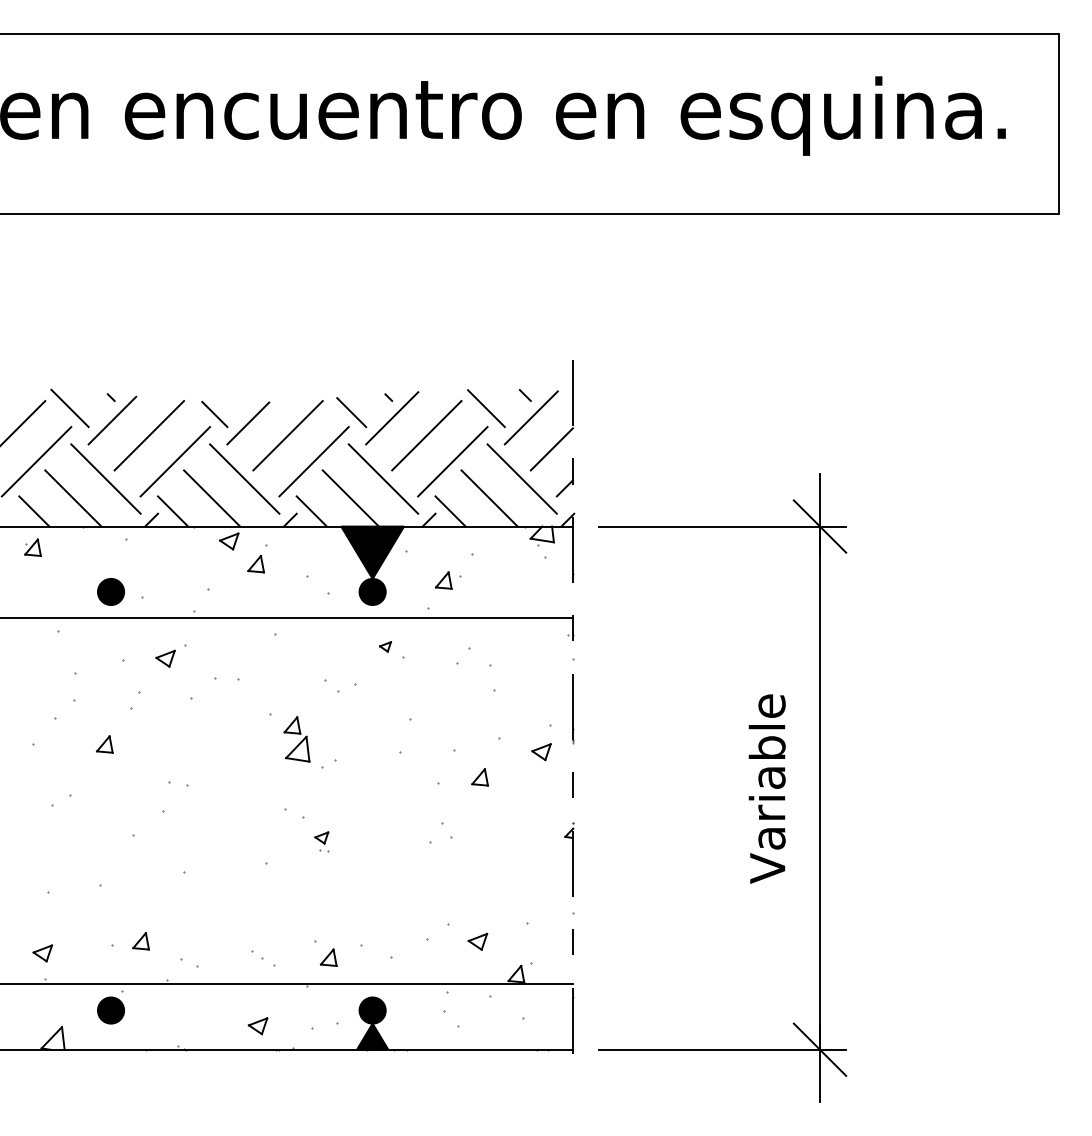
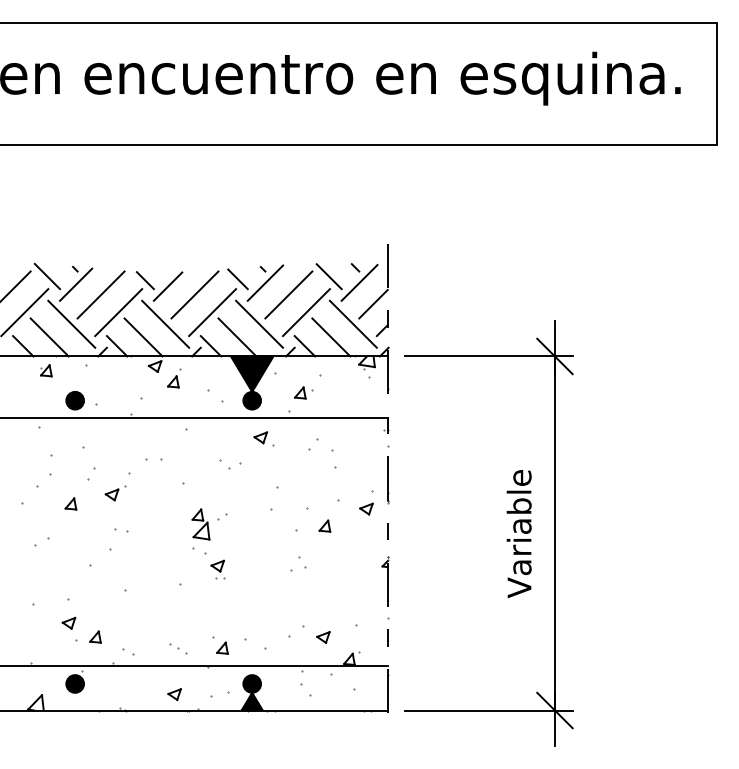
part: (33, 547) -> (46, 370), moved
part: (384, 646) -> (260, 437), size x1.67
part: (170, 656) -> (115, 493), moved
part: (296, 739) -> (200, 524), moved
part: (321, 841) -> (217, 569), size x1.43
part: (42, 952) -> (68, 622), moved

